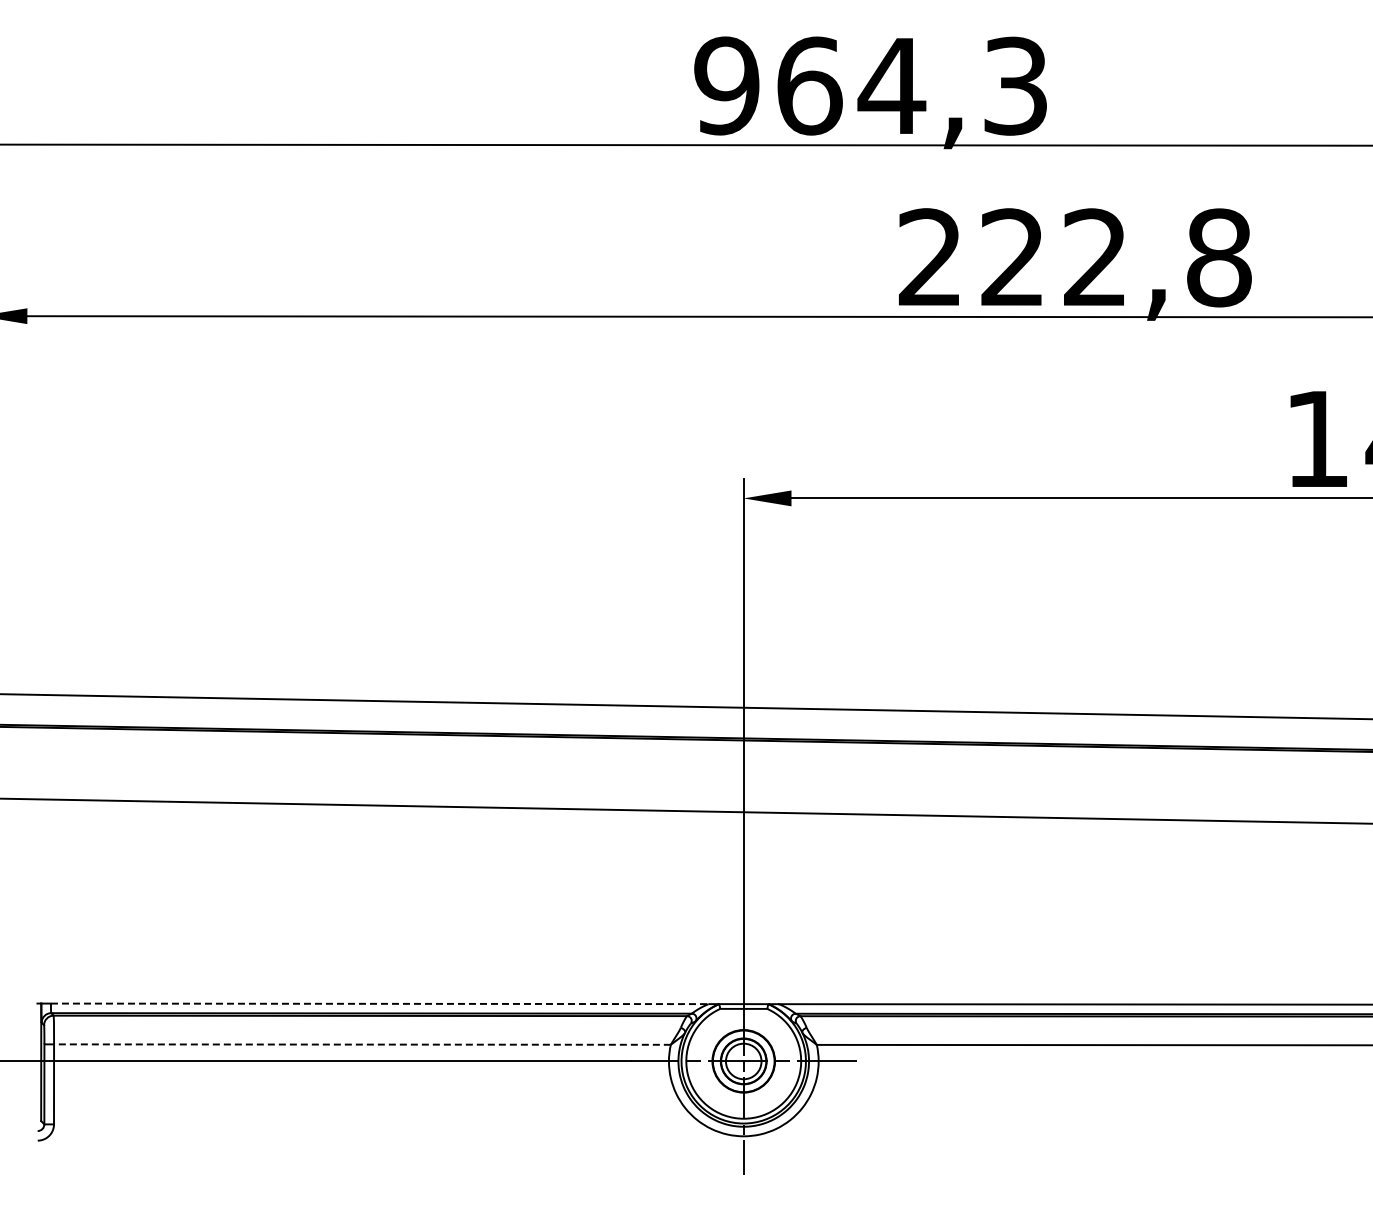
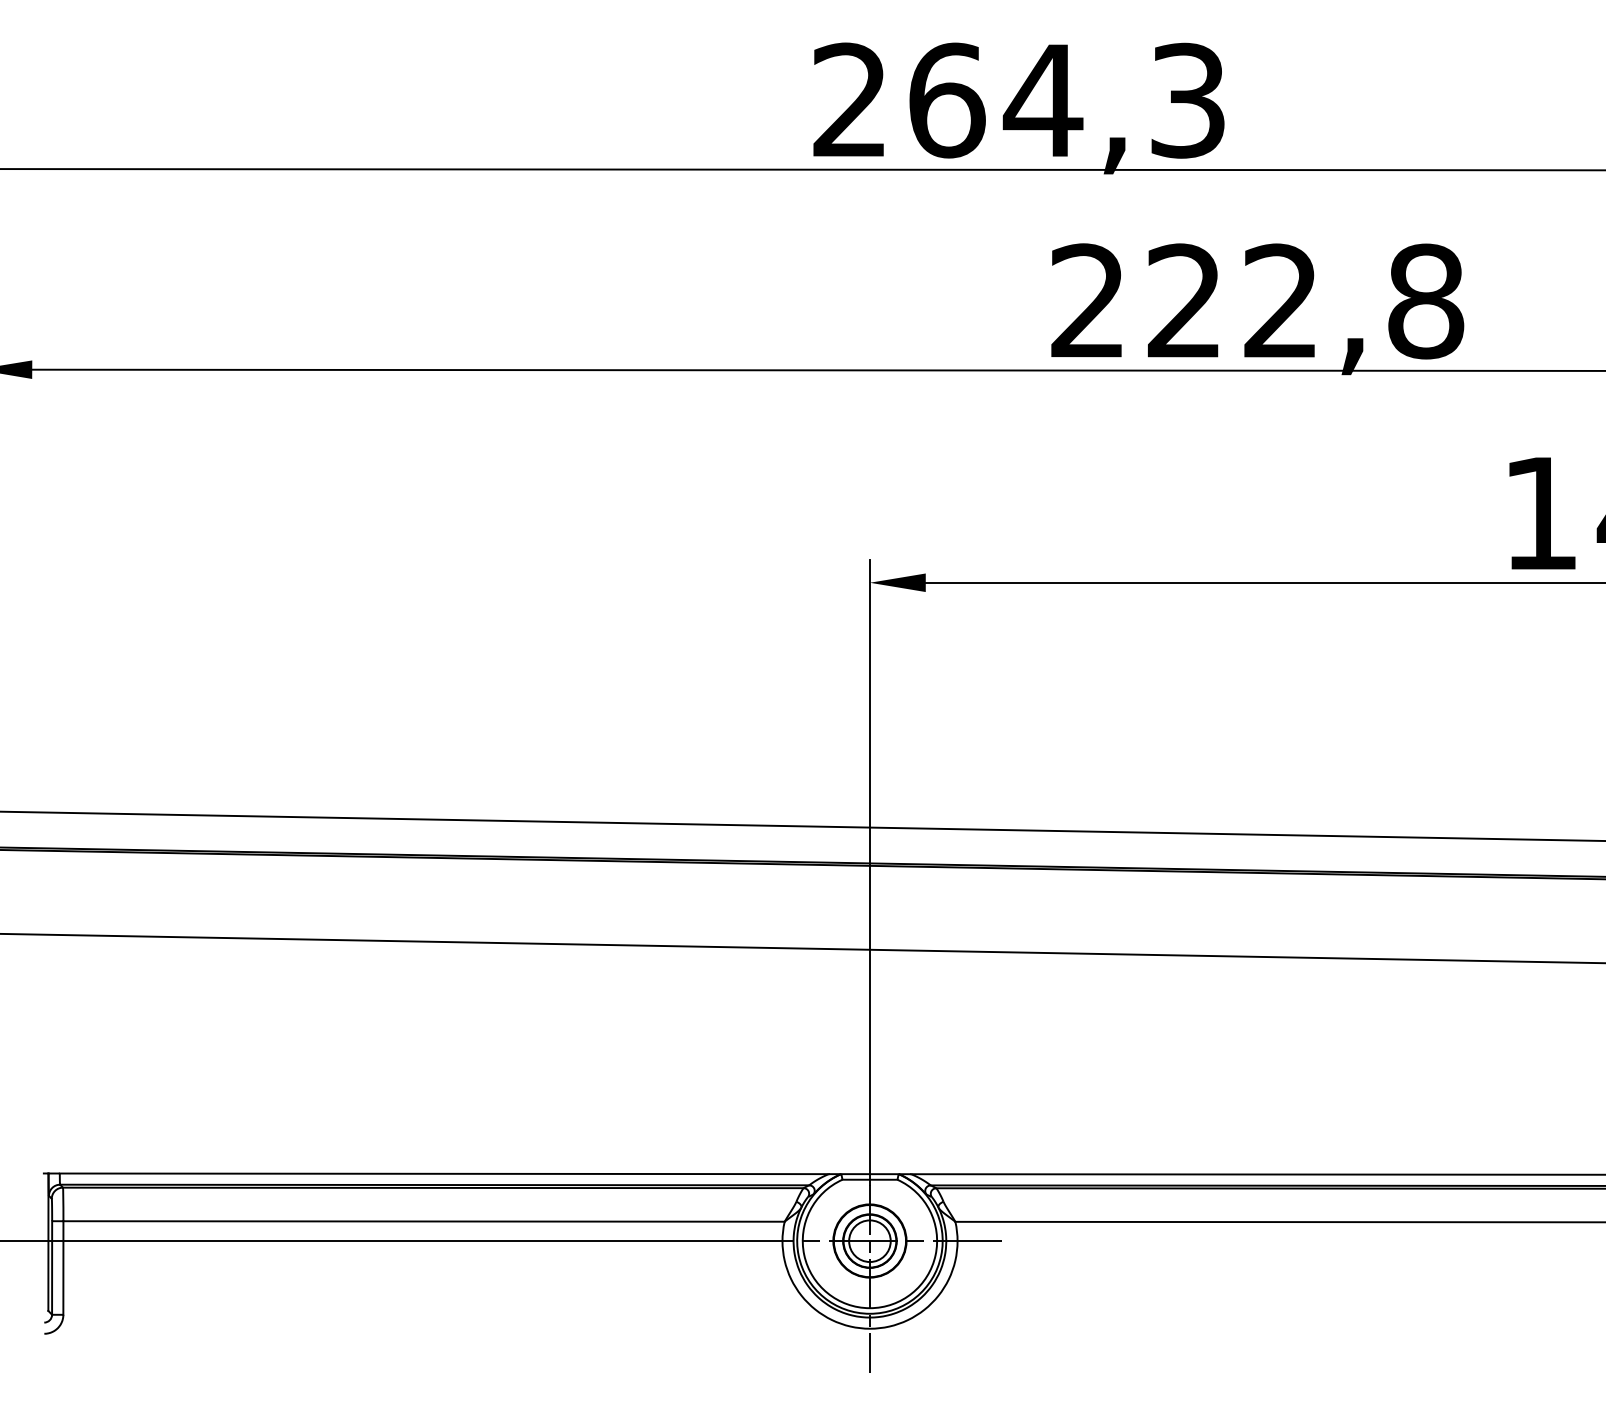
text: (726, 85) -> (849, 99), 964,3 -> 264,3
line: (379, 1003) -> (443, 1173), dashed -> solid
line: (361, 1044) -> (422, 1221), dashed -> solid

